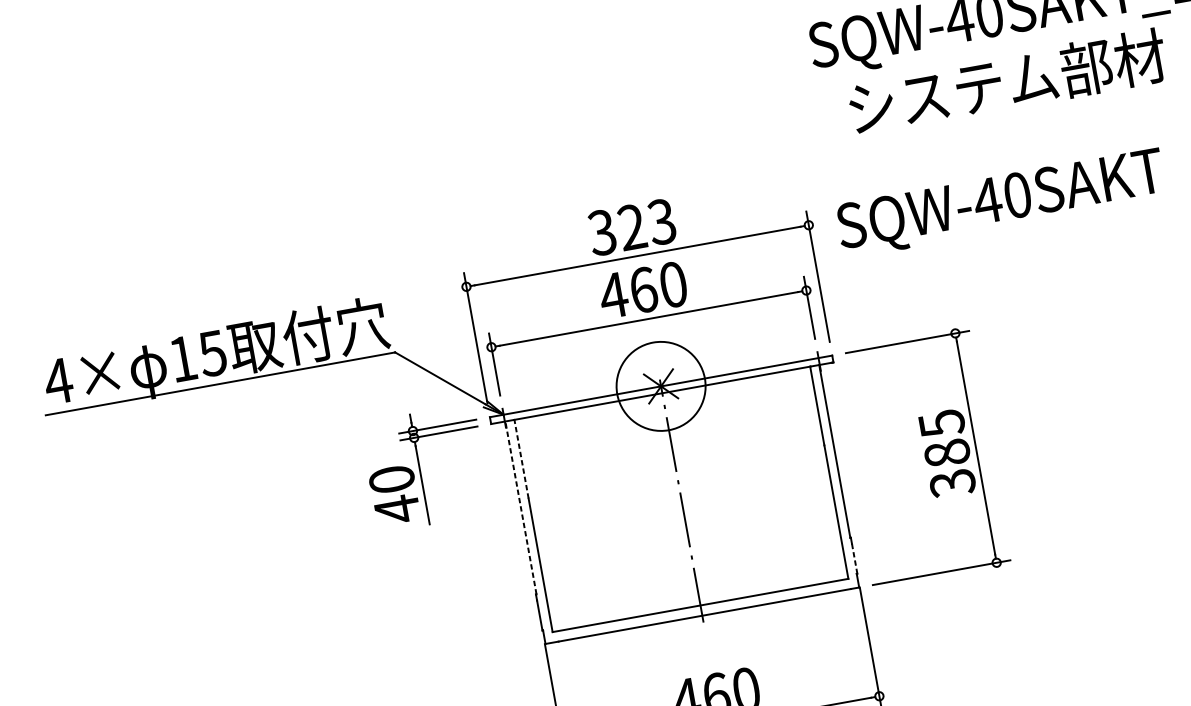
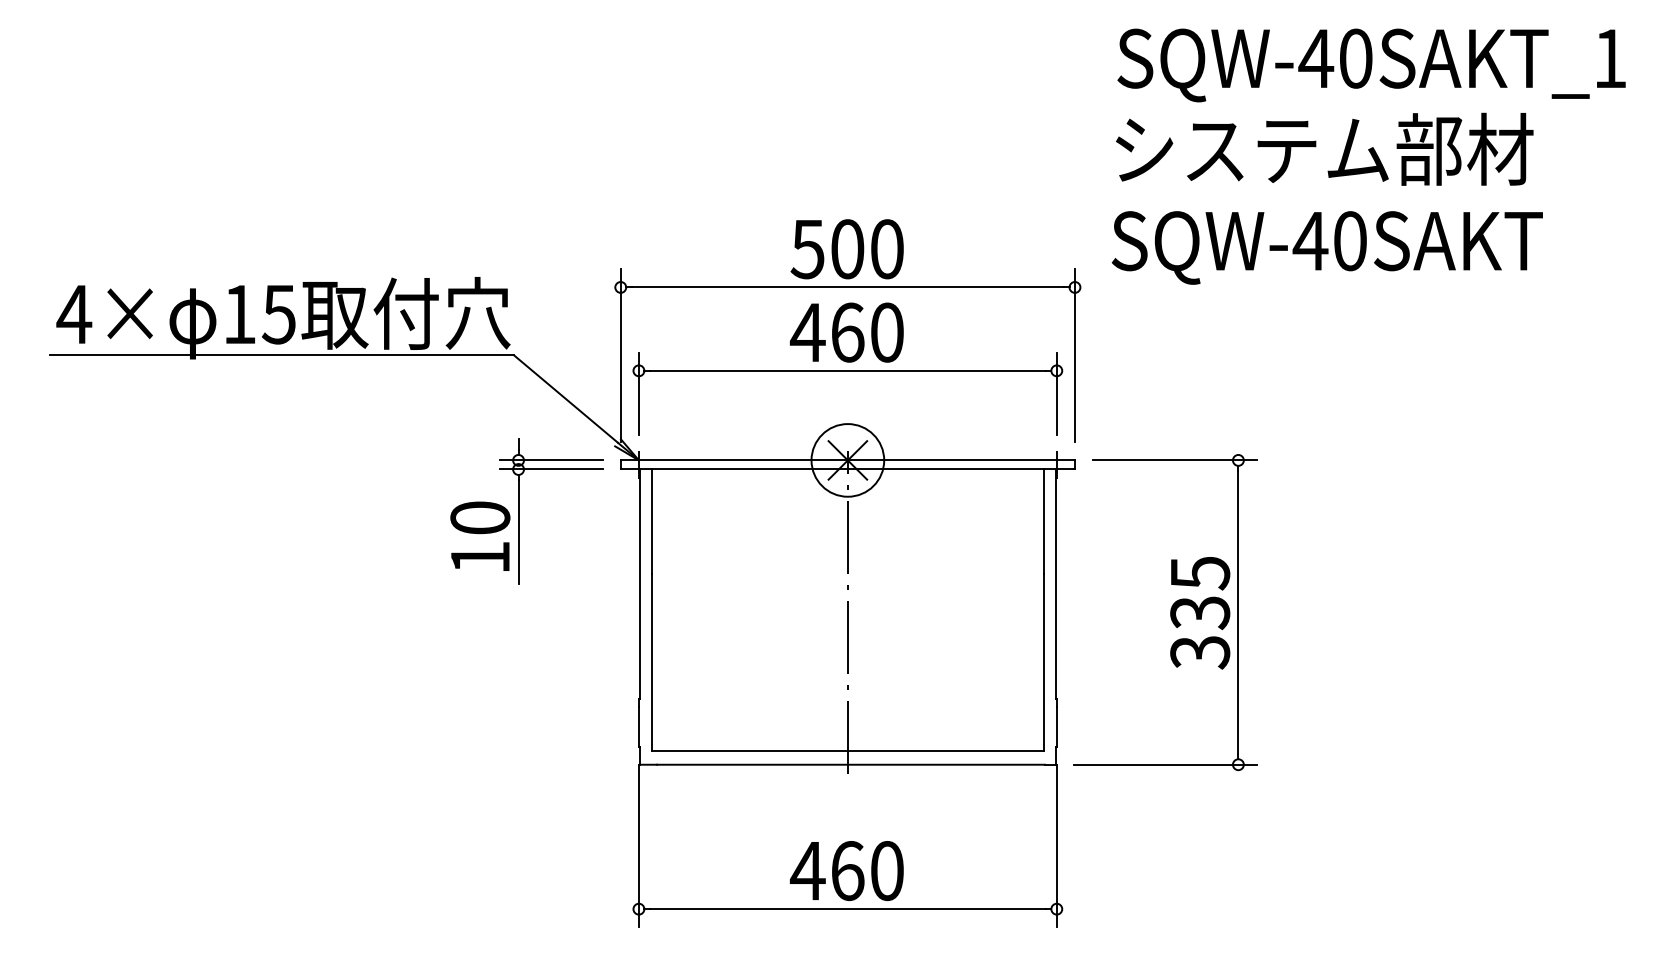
text: (1007, 81) -> (1324, 148), moved
text: (1000, 203) -> (1326, 247), moved
text: (631, 227) -> (846, 249), 323 -> 500
circle: (660, 386) -> (847, 460), size x0.62
text: (947, 453) -> (1200, 613), 385 -> 335
line: (521, 459) -> (651, 521), dashed -> solid
line: (520, 508) -> (639, 584), dashed -> solid
text: (397, 509) -> (480, 557), 40 -> 10
line: (854, 558) -> (1056, 726), dashed -> solid

